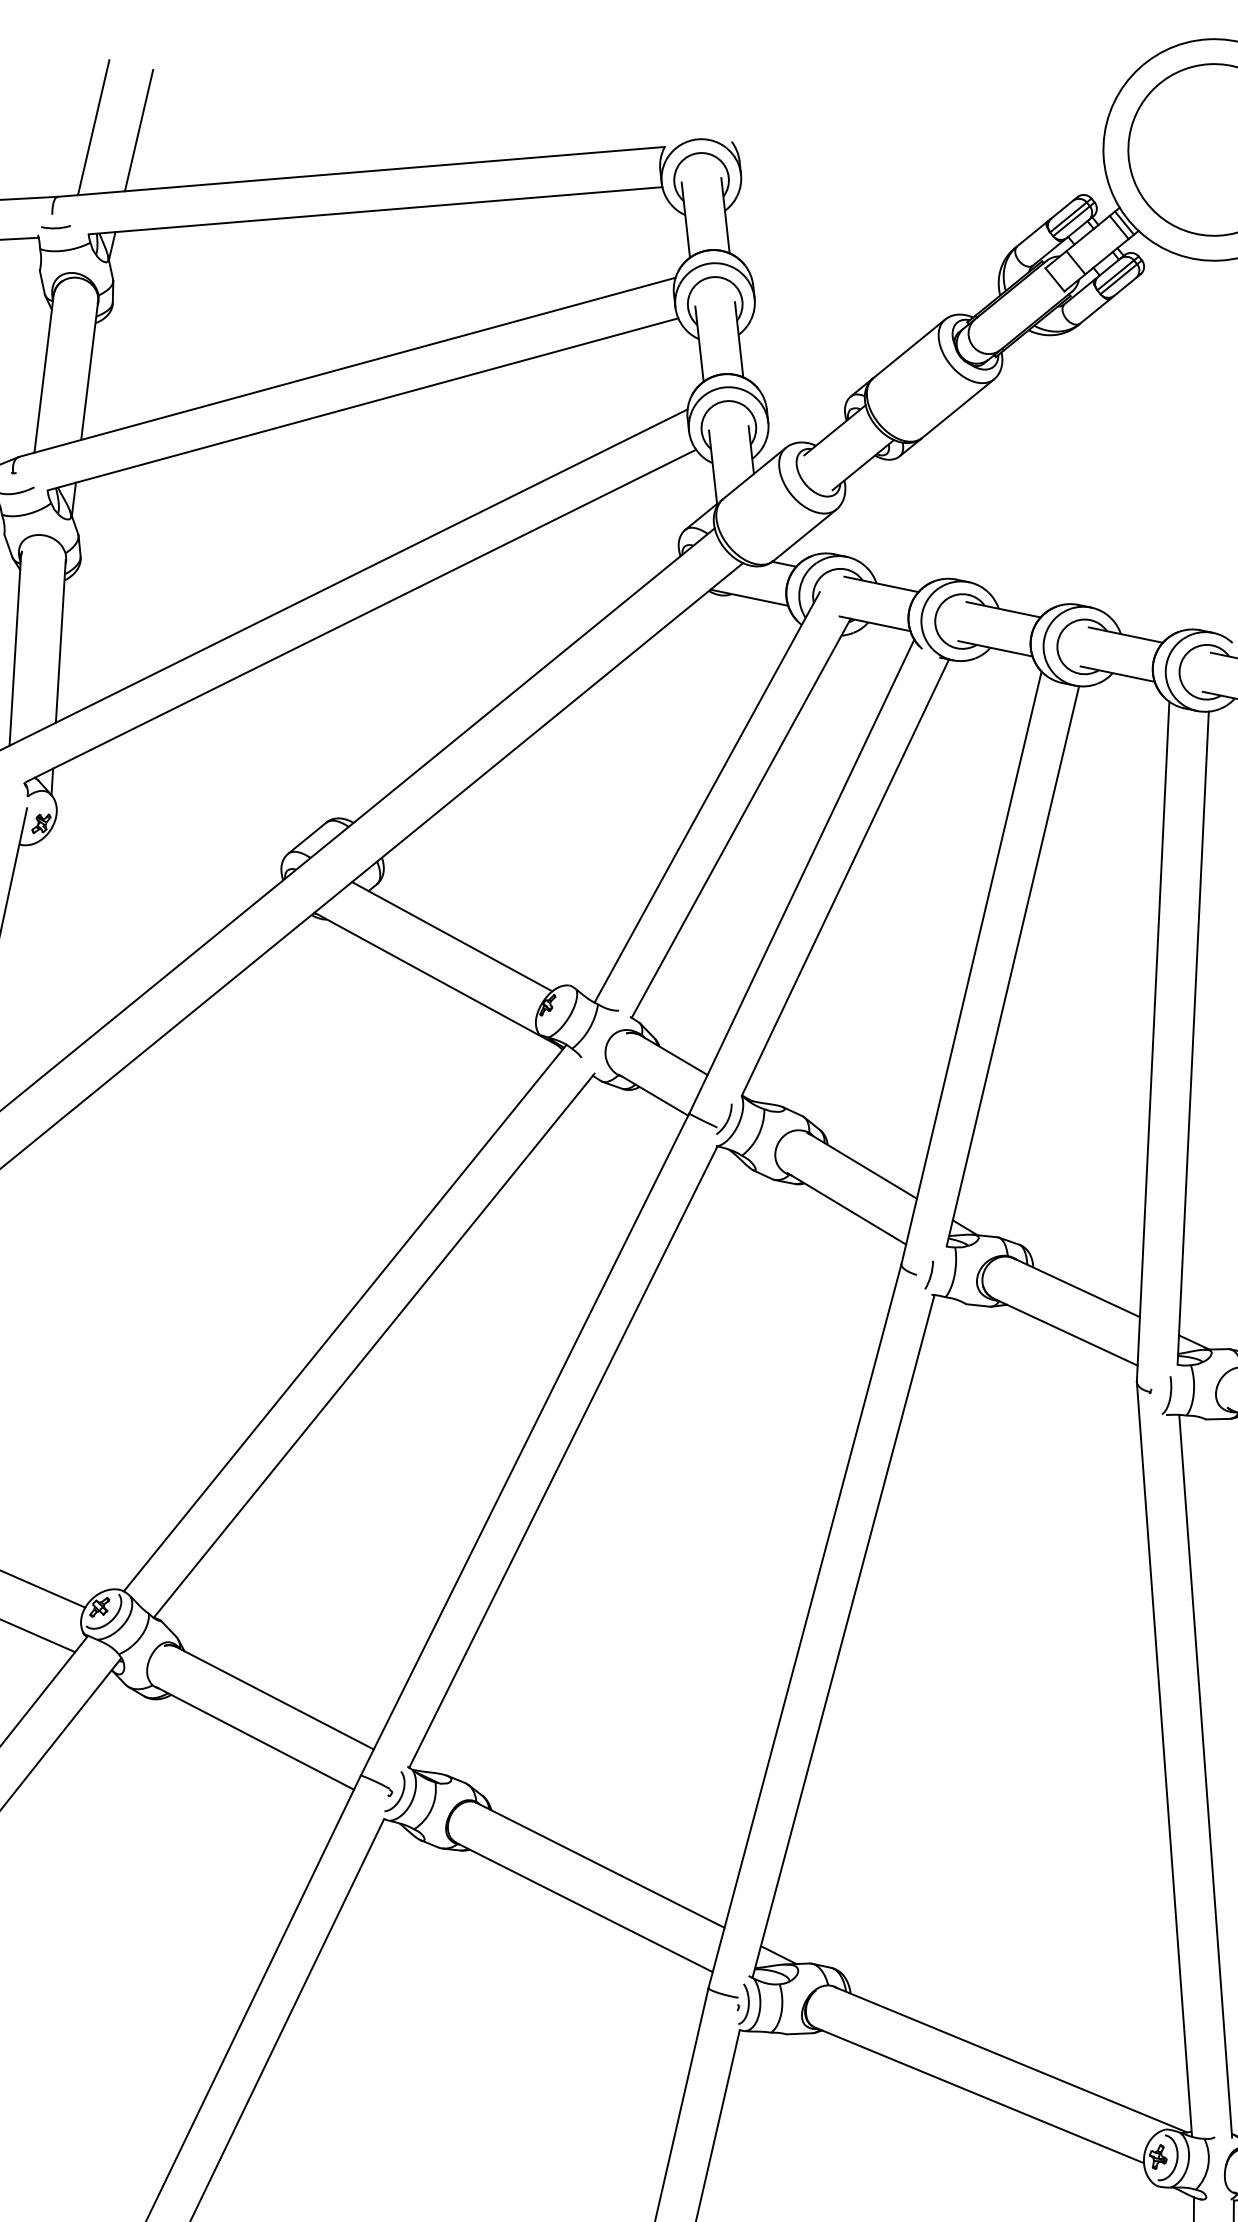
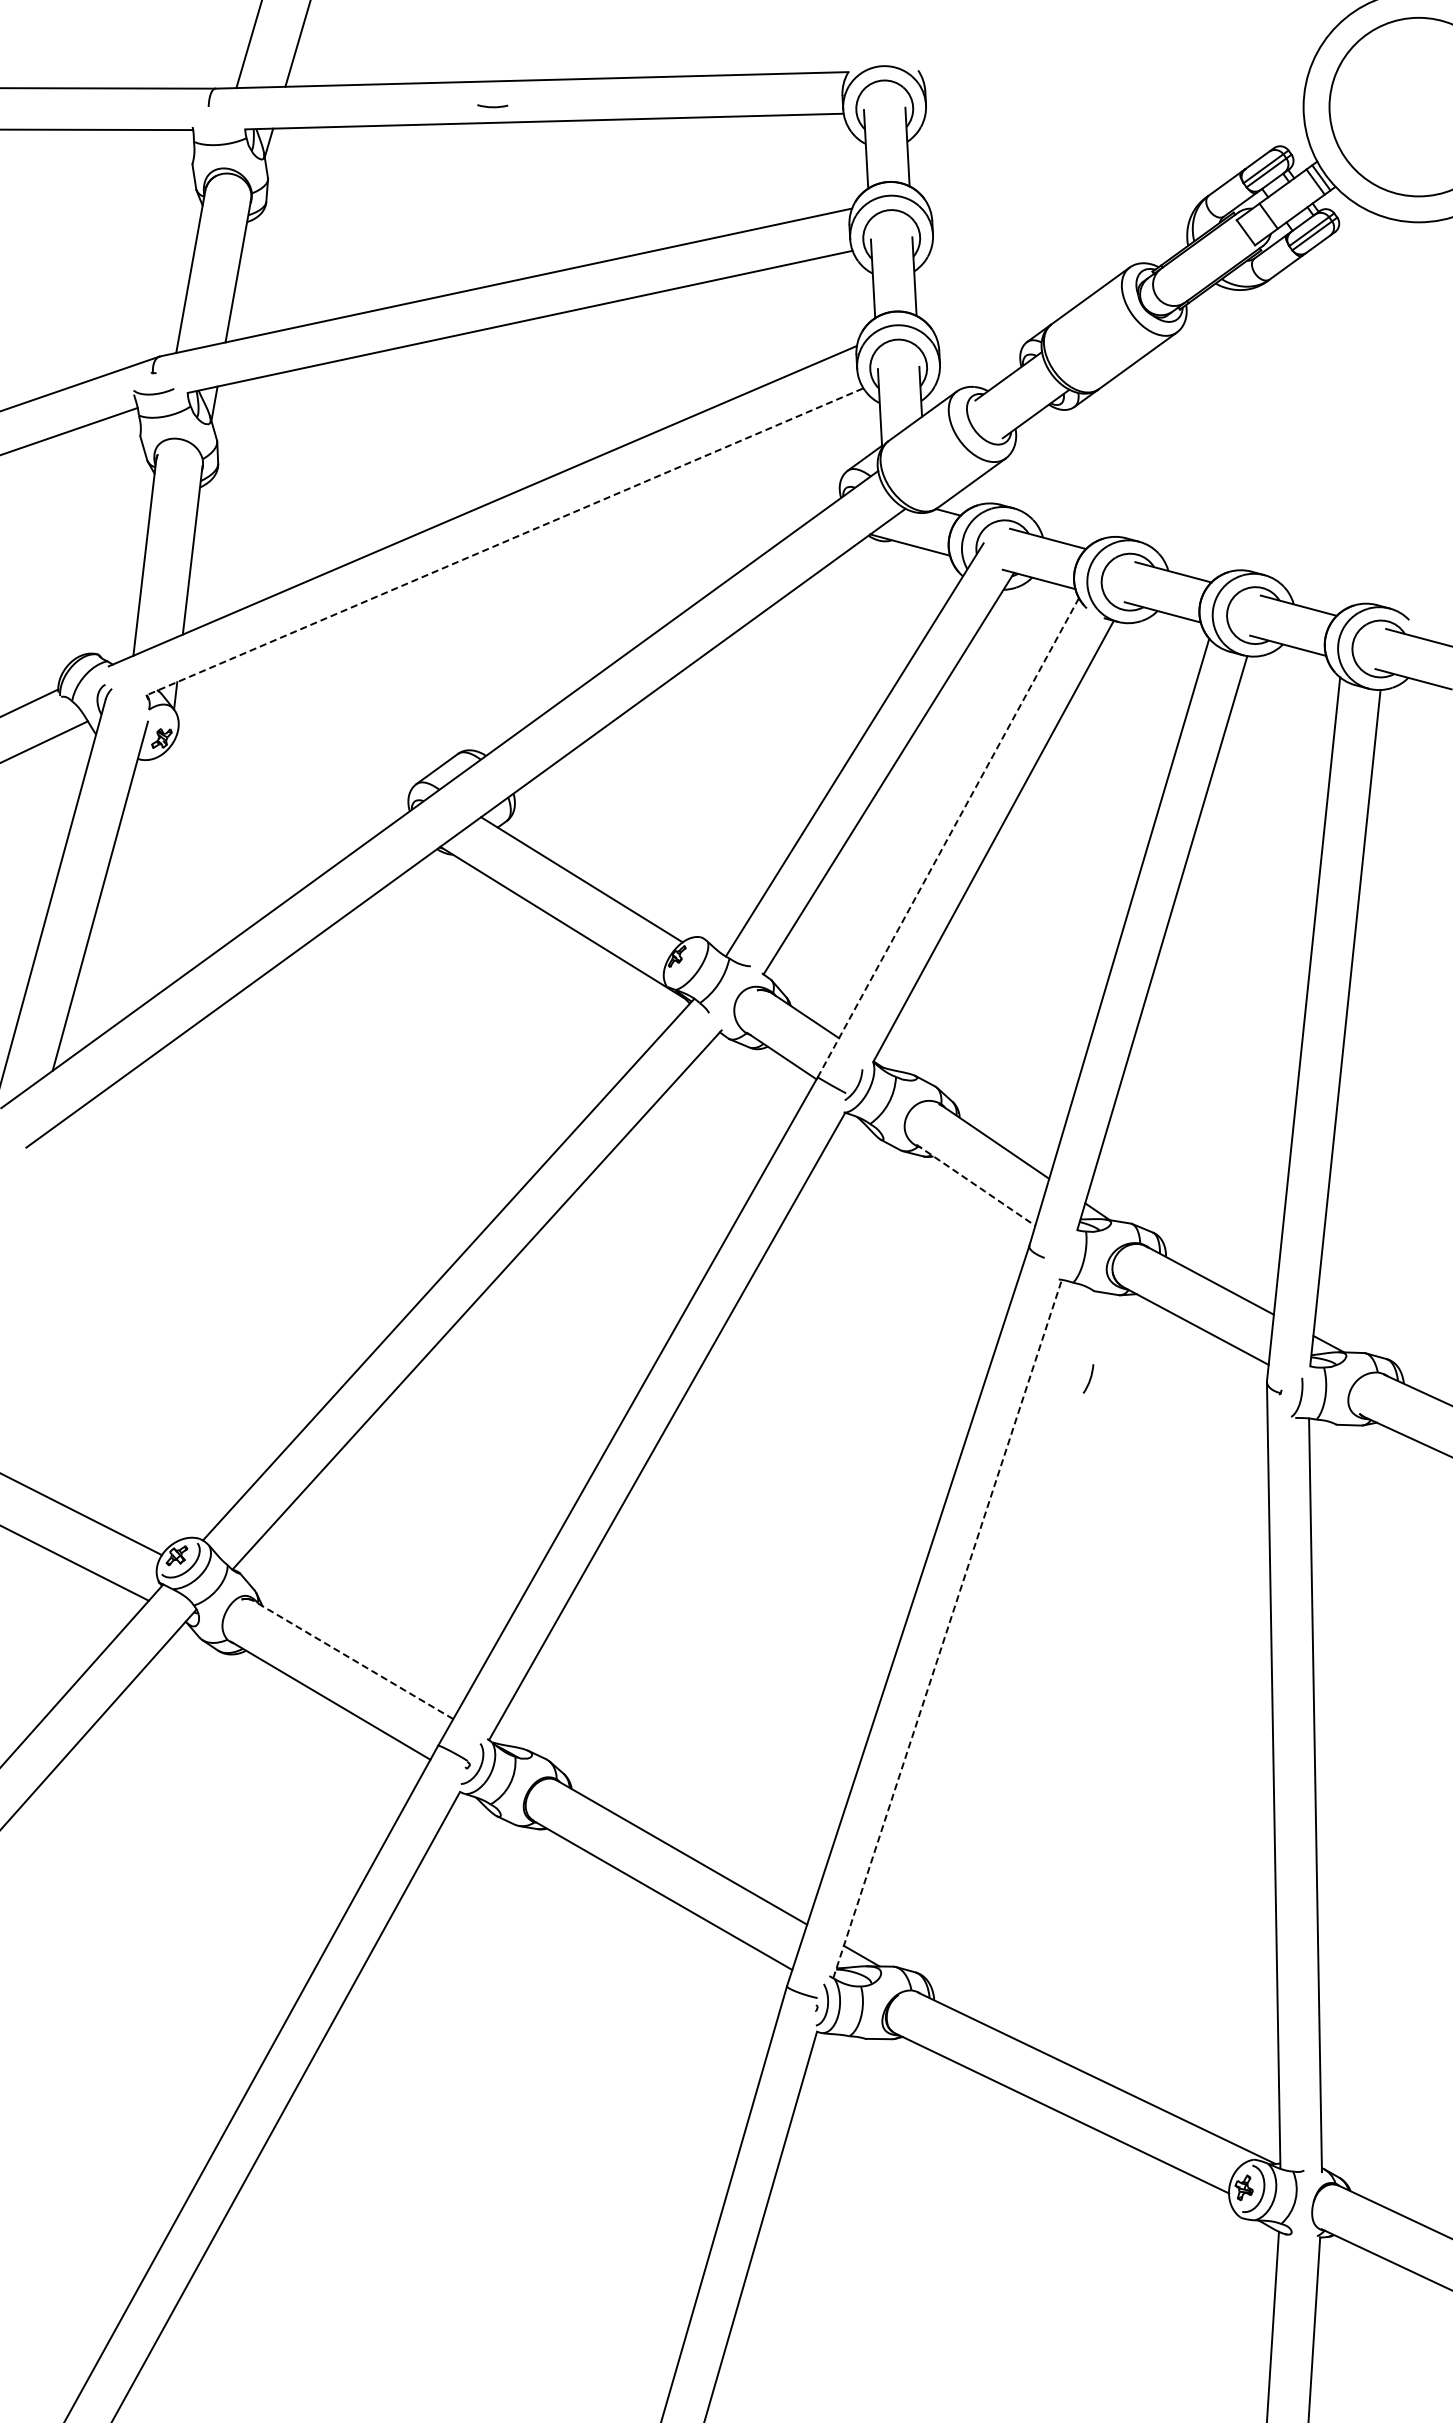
arc: (55, 227) -> (492, 106), moved
line: (361, 615) -> (506, 541), solid -> dashed
line: (801, 876) -> (948, 837), solid -> dashed
line: (847, 1209) -> (976, 1185), solid -> dashed
arc: (930, 1274) -> (1089, 1378), moved
line: (843, 1635) -> (947, 1628), solid -> dashed
line: (274, 1698) -> (353, 1660), solid -> dashed

